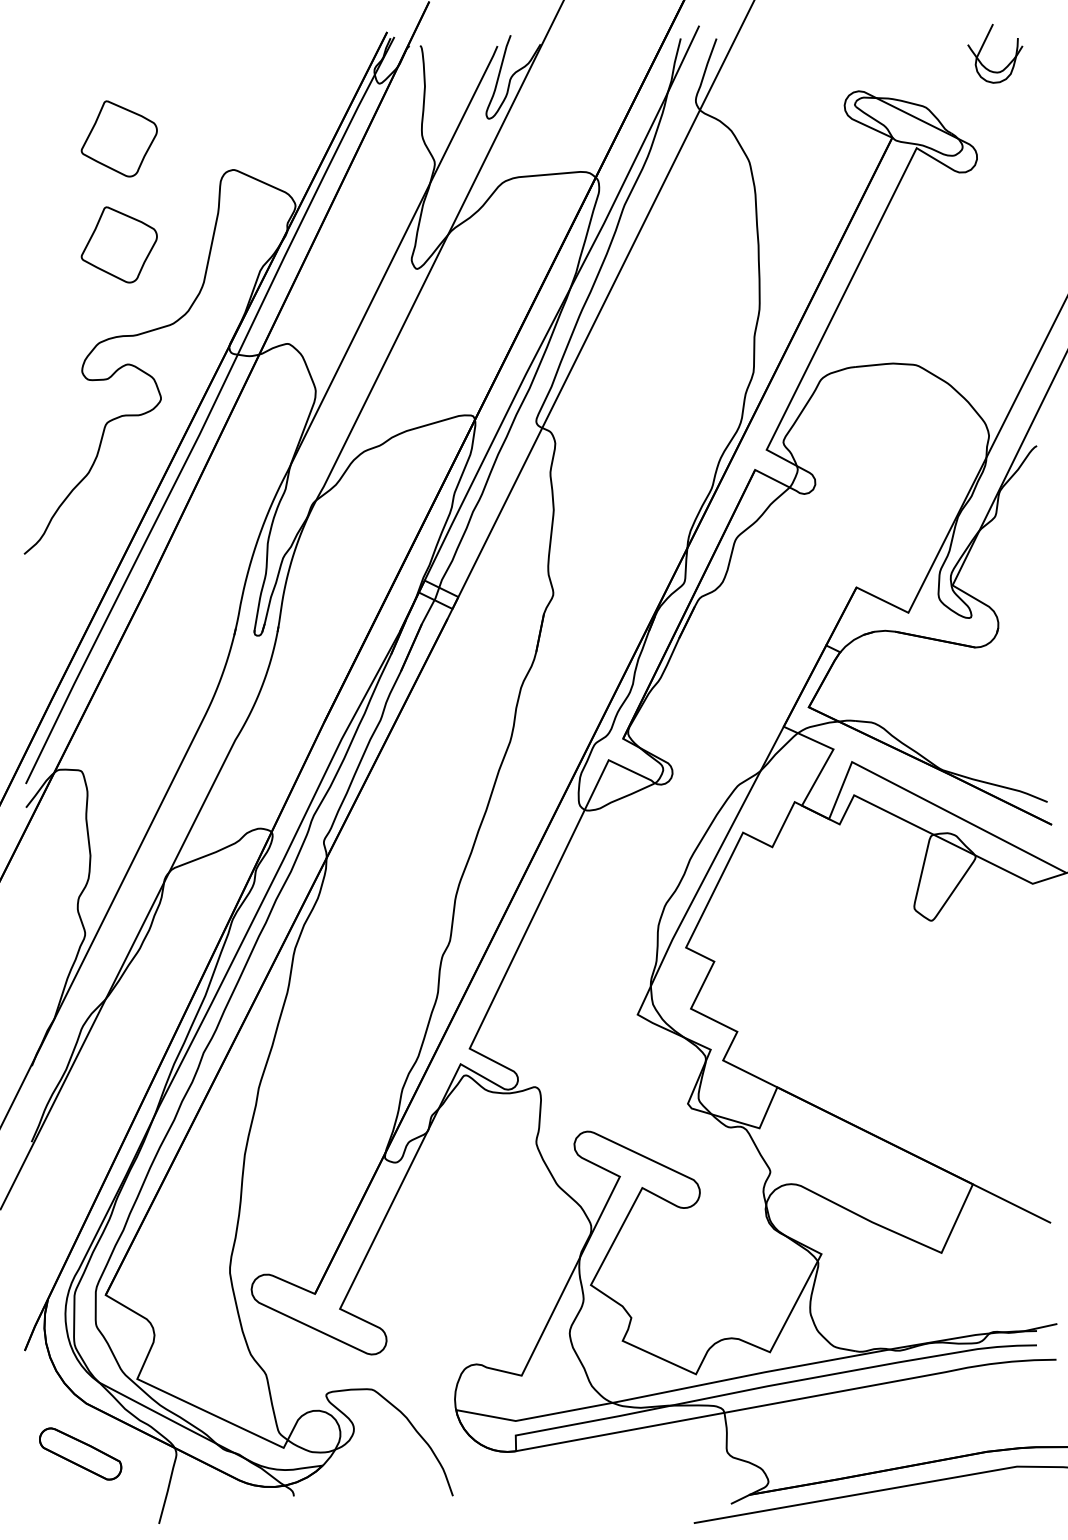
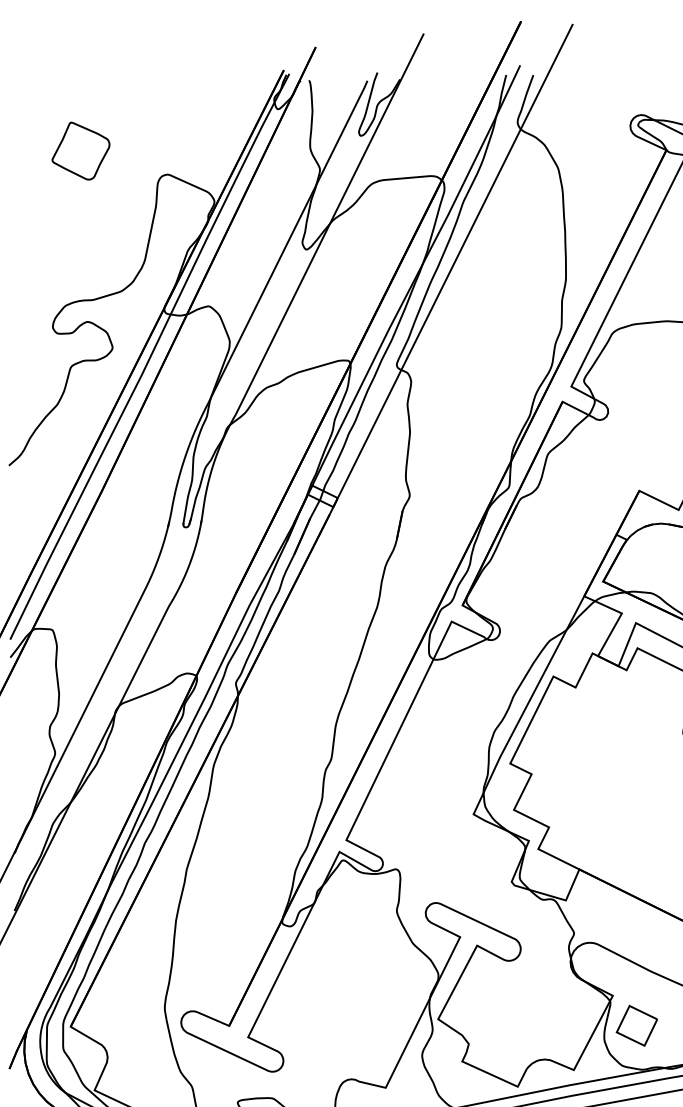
part: (118, 244) -> (80, 231), removed
part: (852, 1293) -> (636, 1025), added

